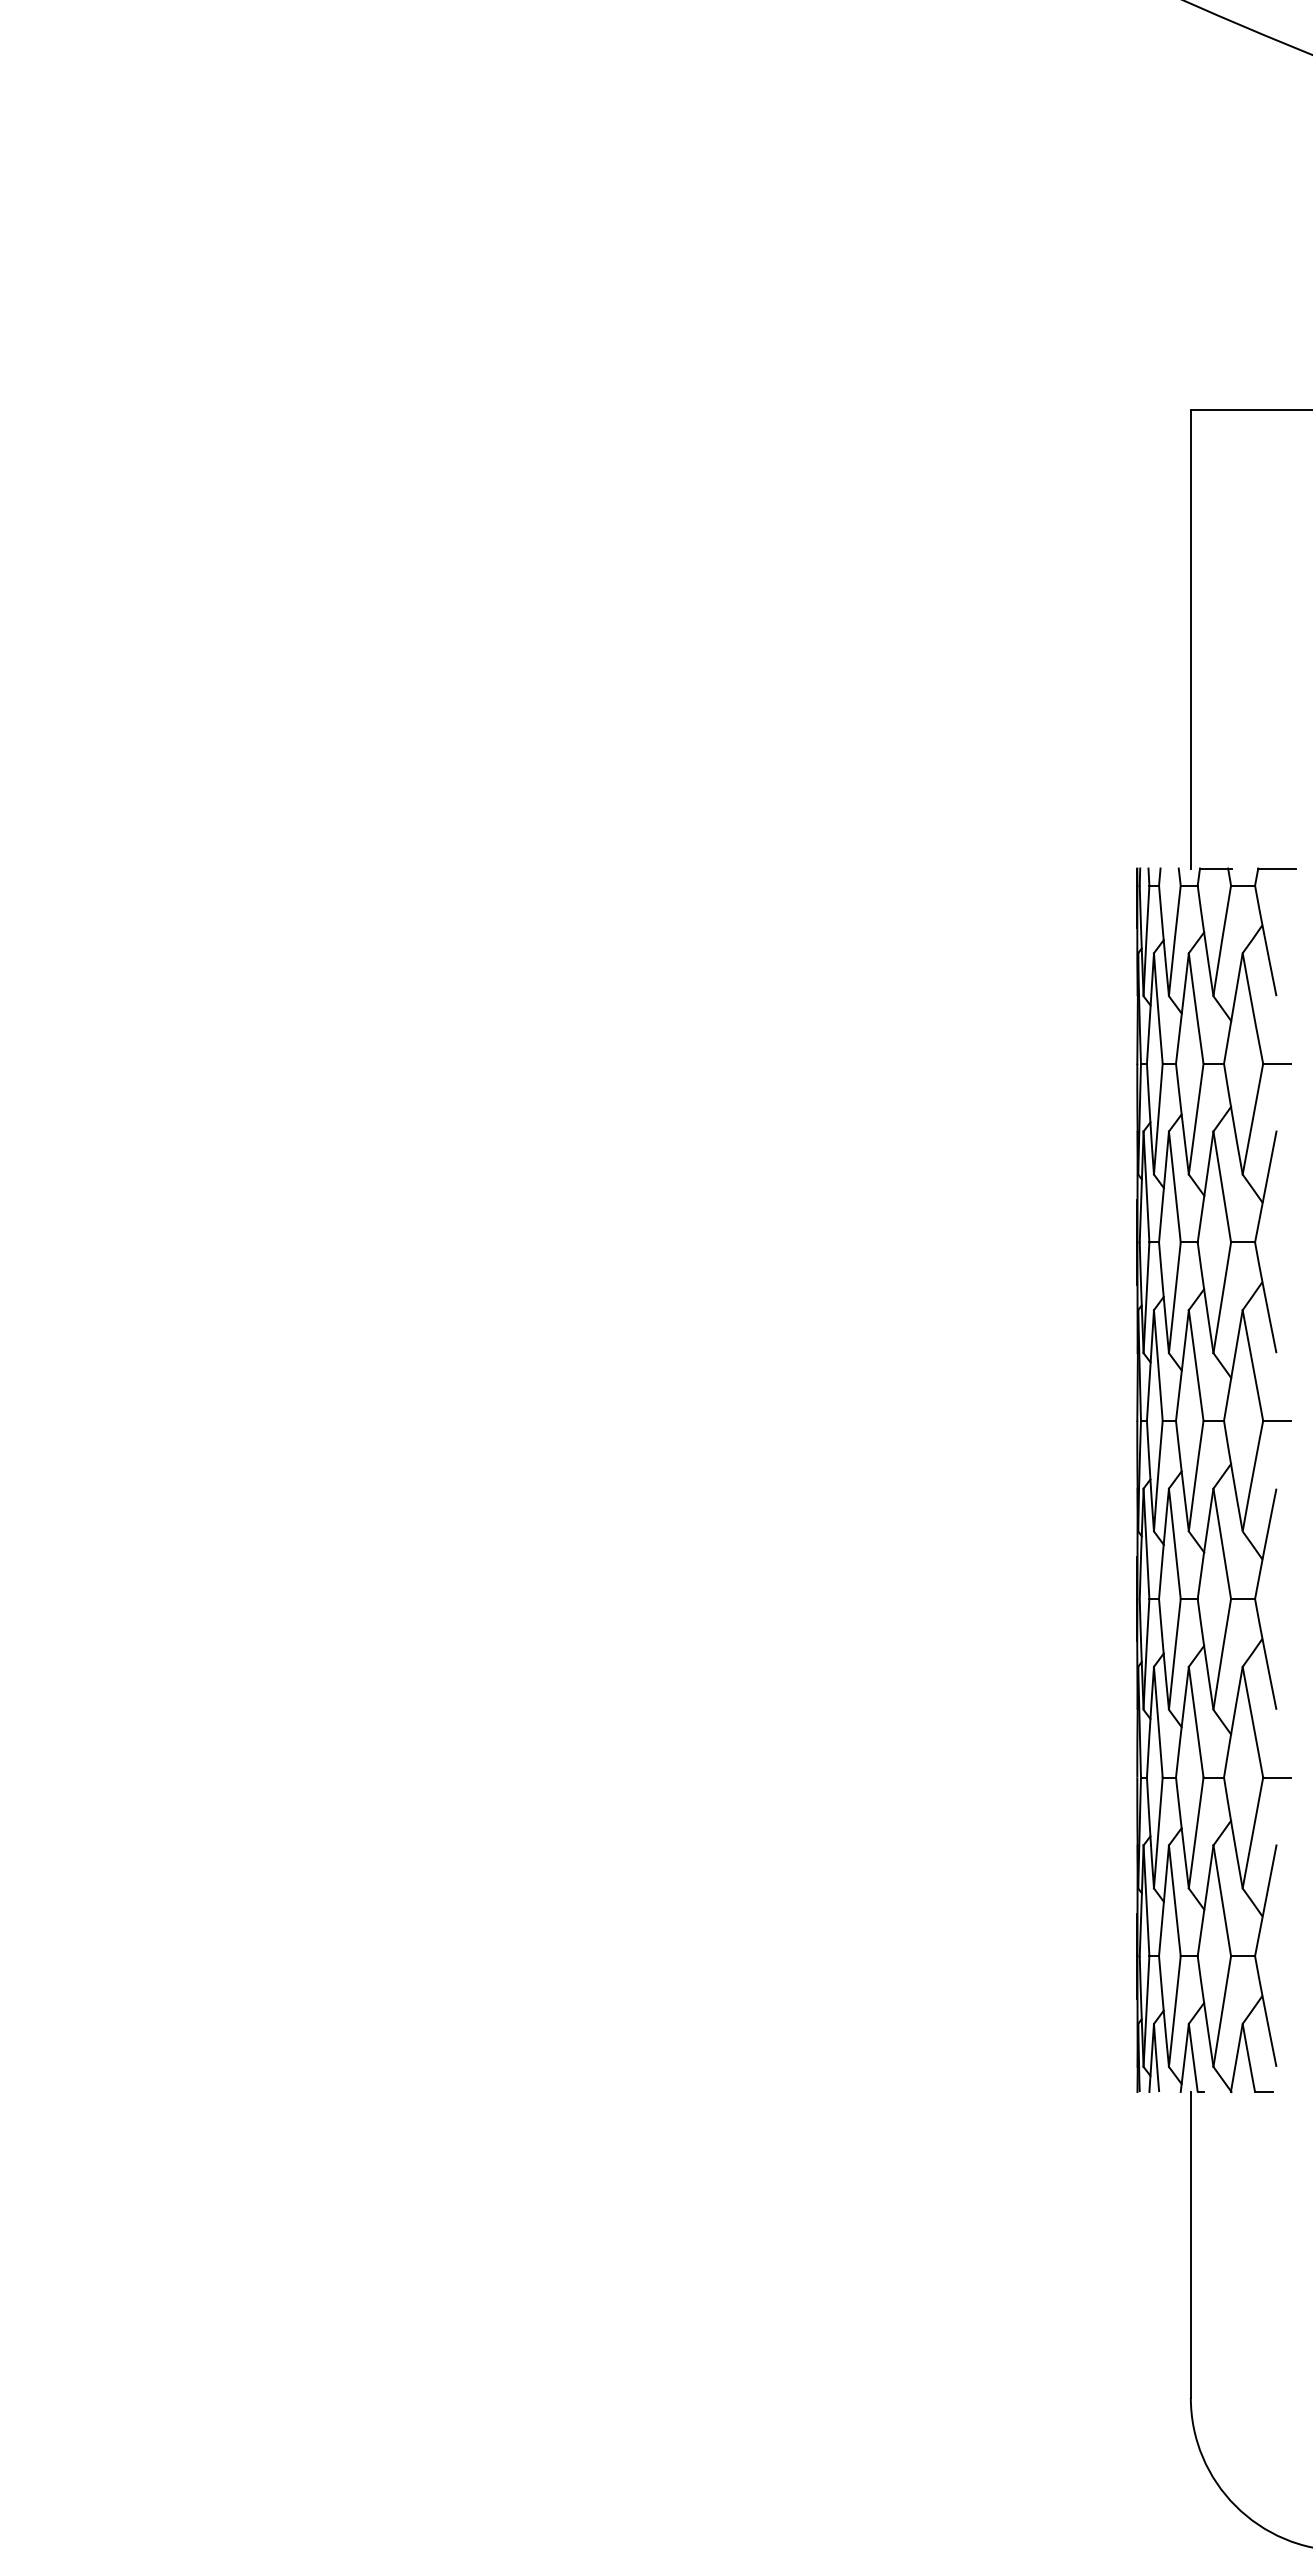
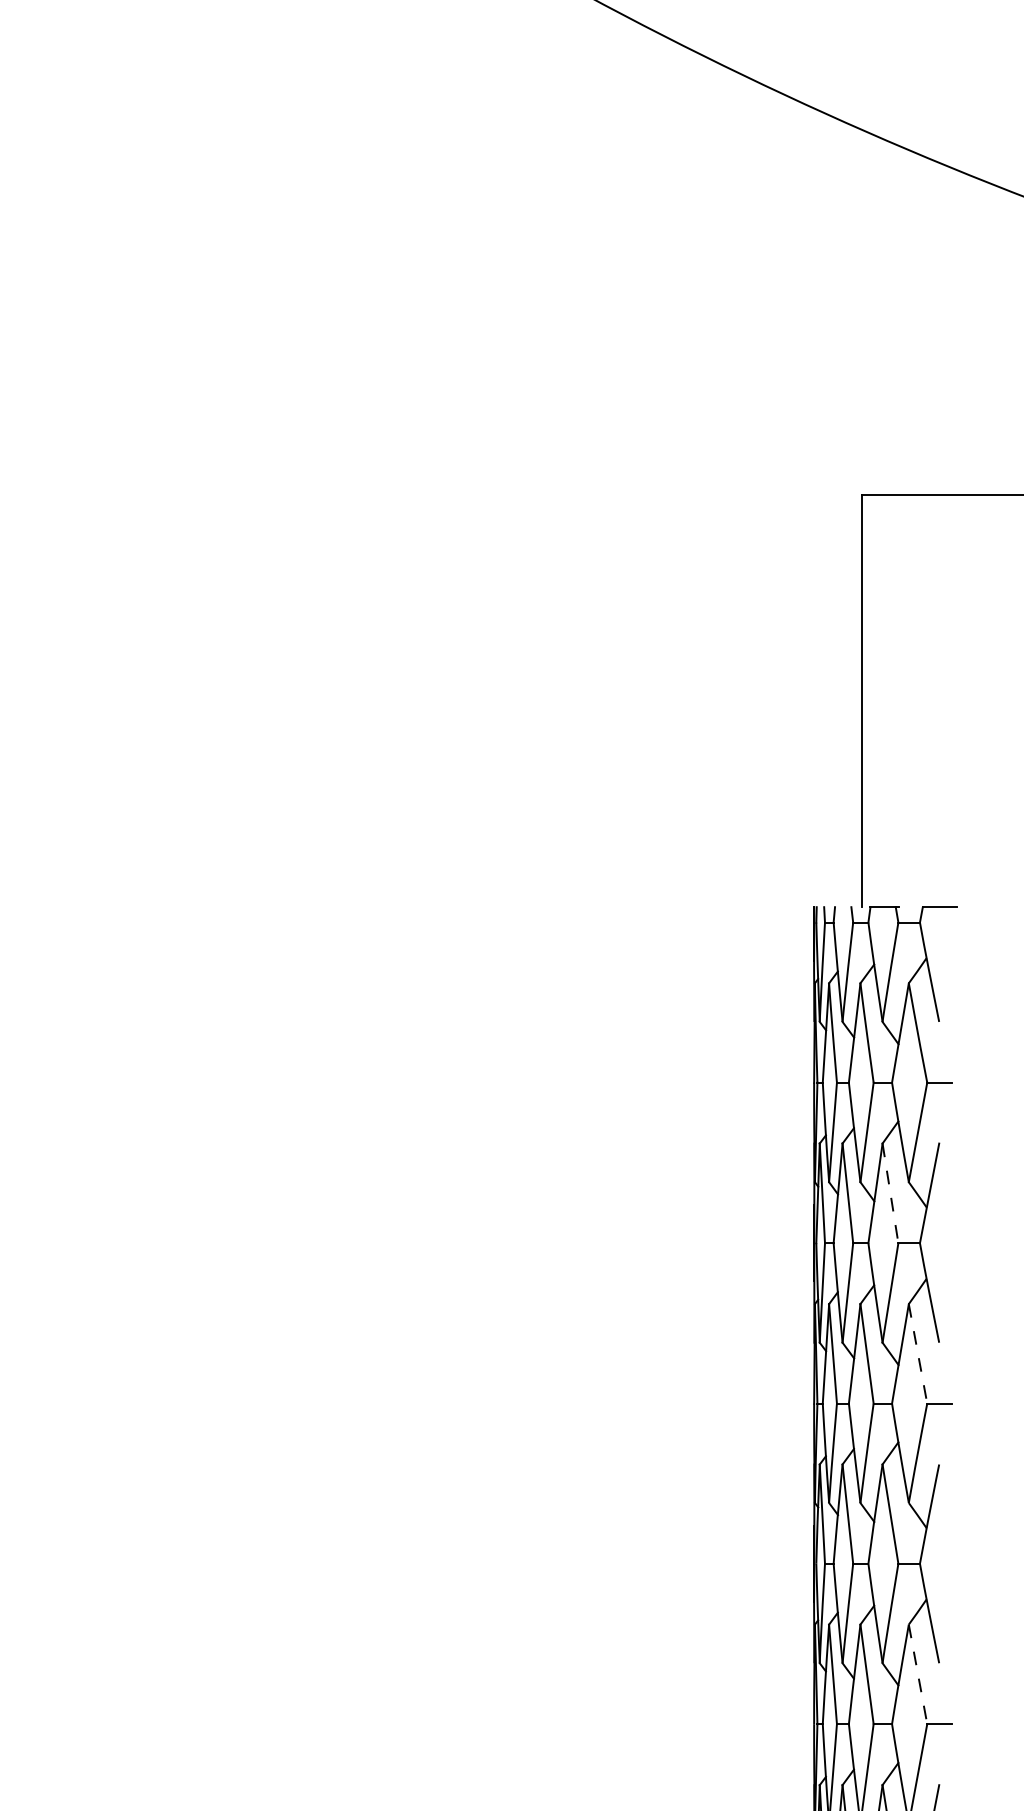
line: (1222, 1187) -> (890, 1193), solid -> dashed
line: (1253, 1366) -> (918, 1354), solid -> dashed
line: (1253, 1722) -> (918, 1674), solid -> dashed

